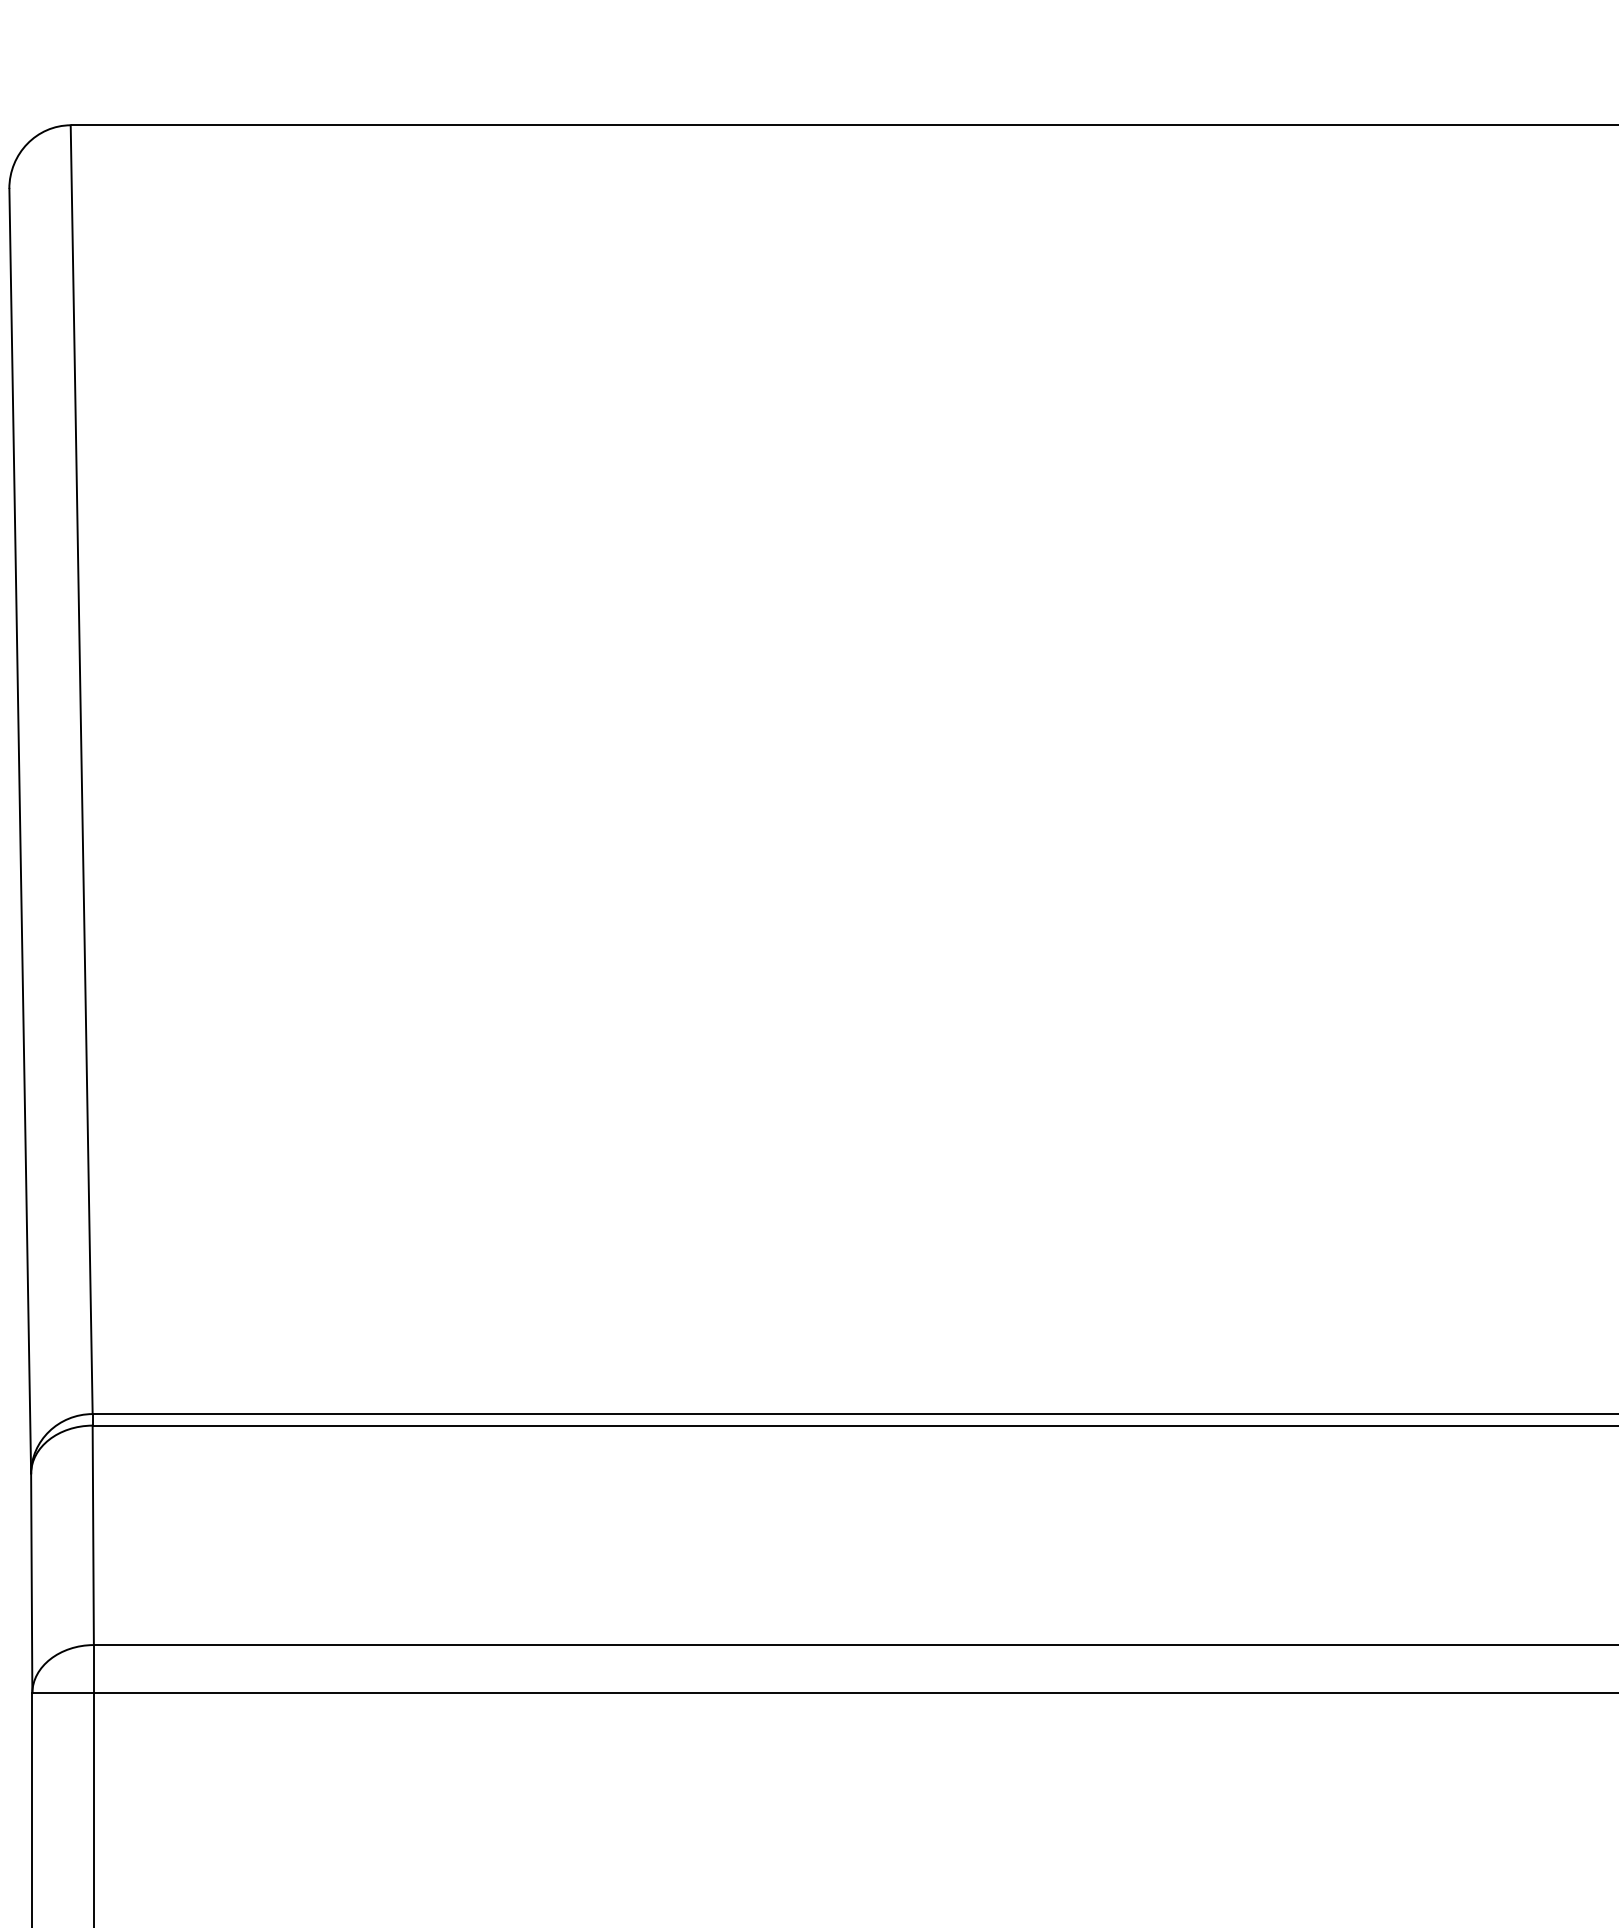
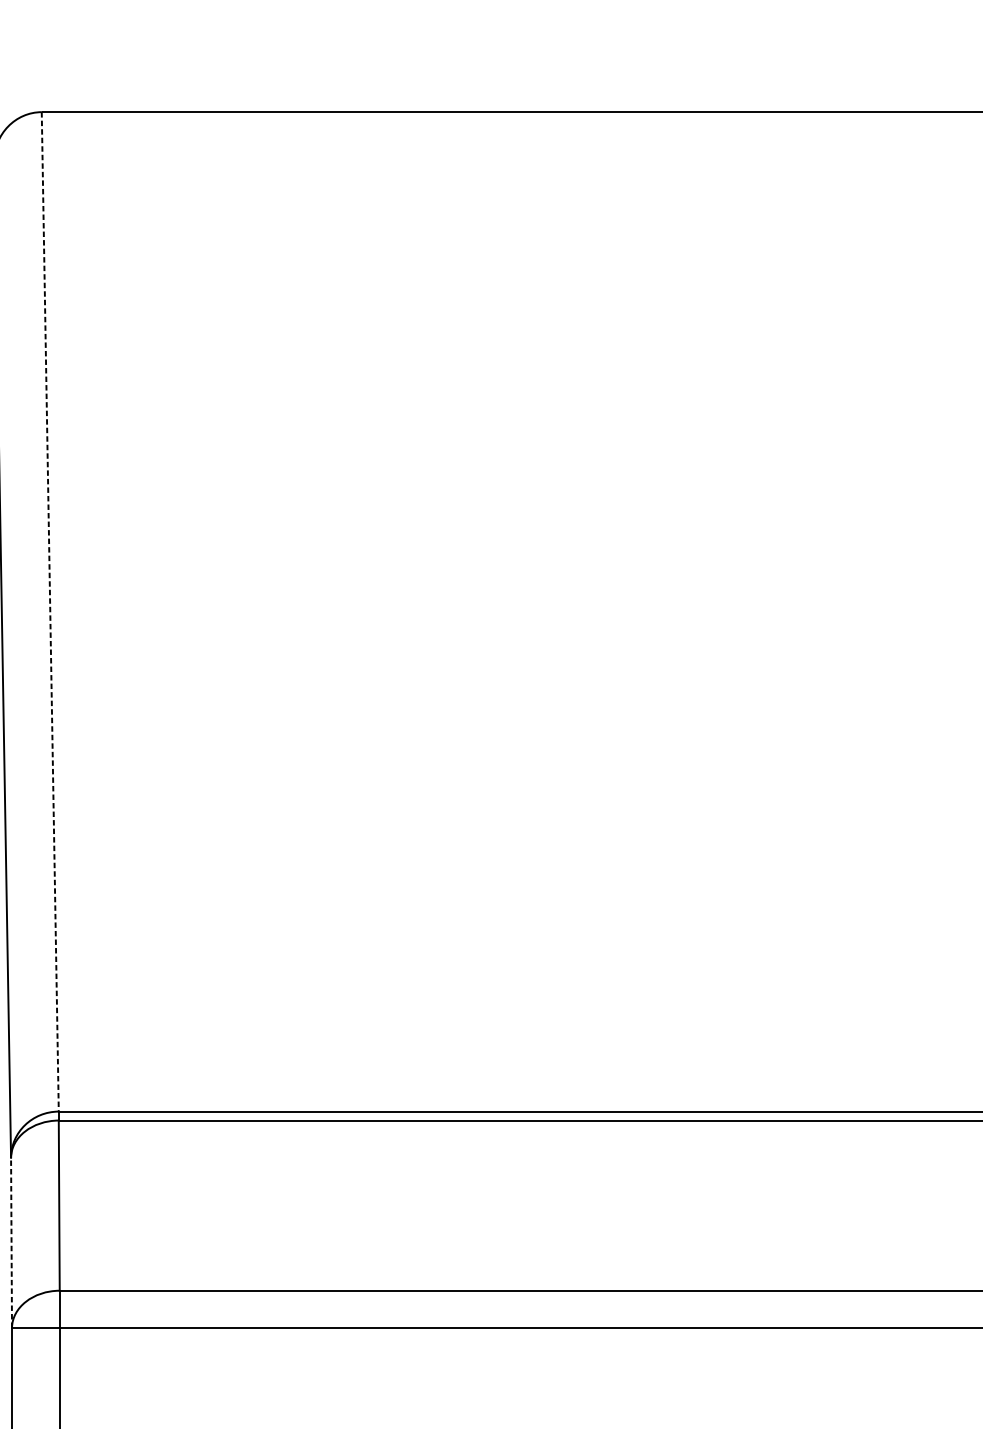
line: (81, 770) -> (50, 612), solid -> dashed
line: (31, 1583) -> (11, 1242), solid -> dashed

